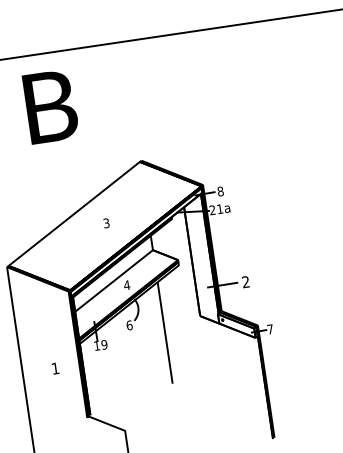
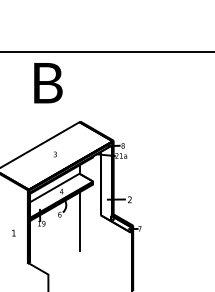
text: (51, 107) -> (48, 83), moved

